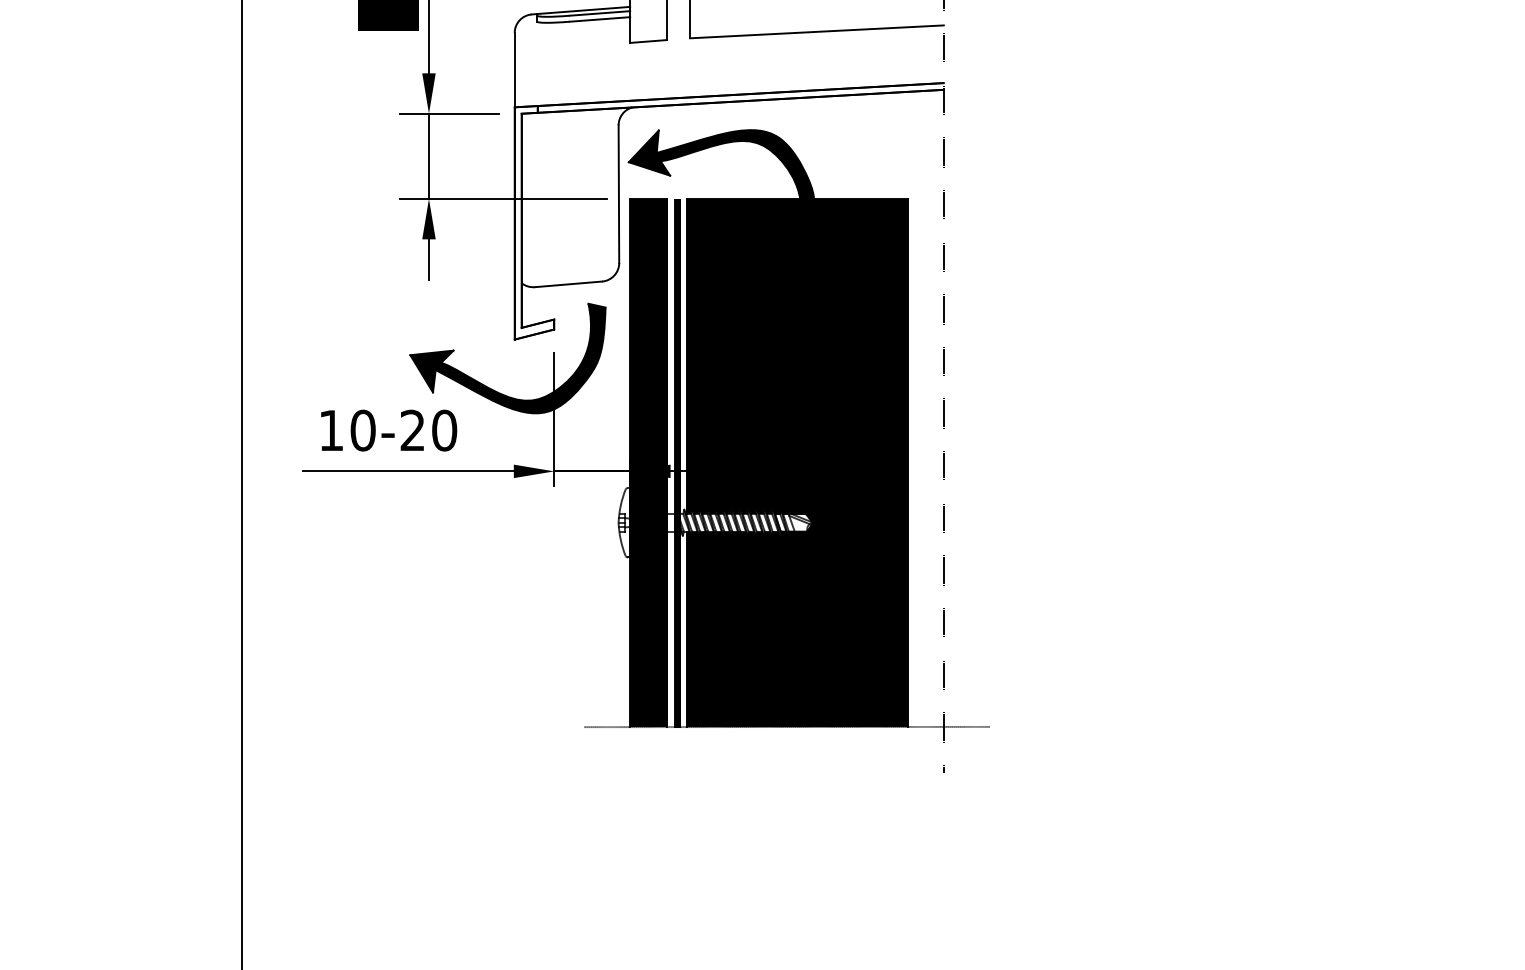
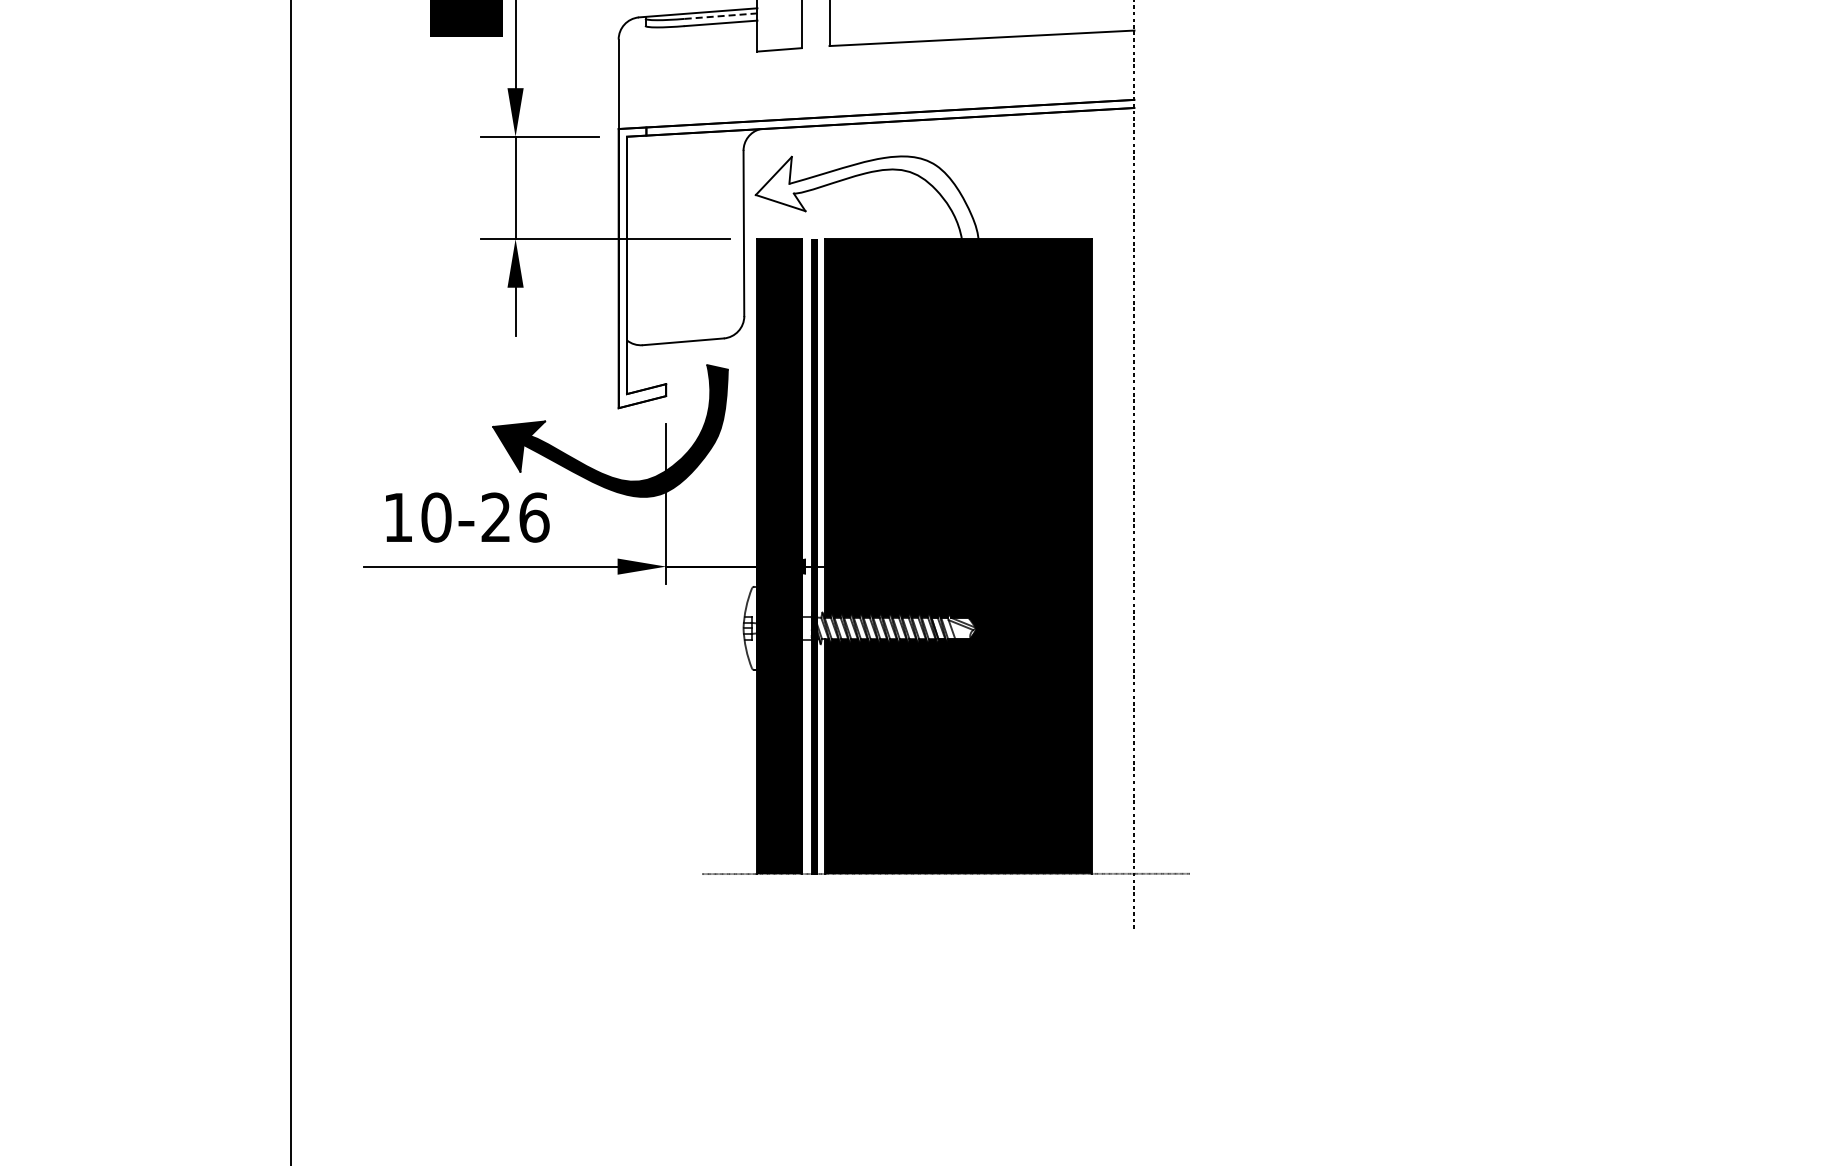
line: (600, 13) -> (721, 16), solid -> dashed
fill: (721, 189) -> (867, 227), removed
text: (444, 430) -> (534, 517), 10-20 -> 10-26

